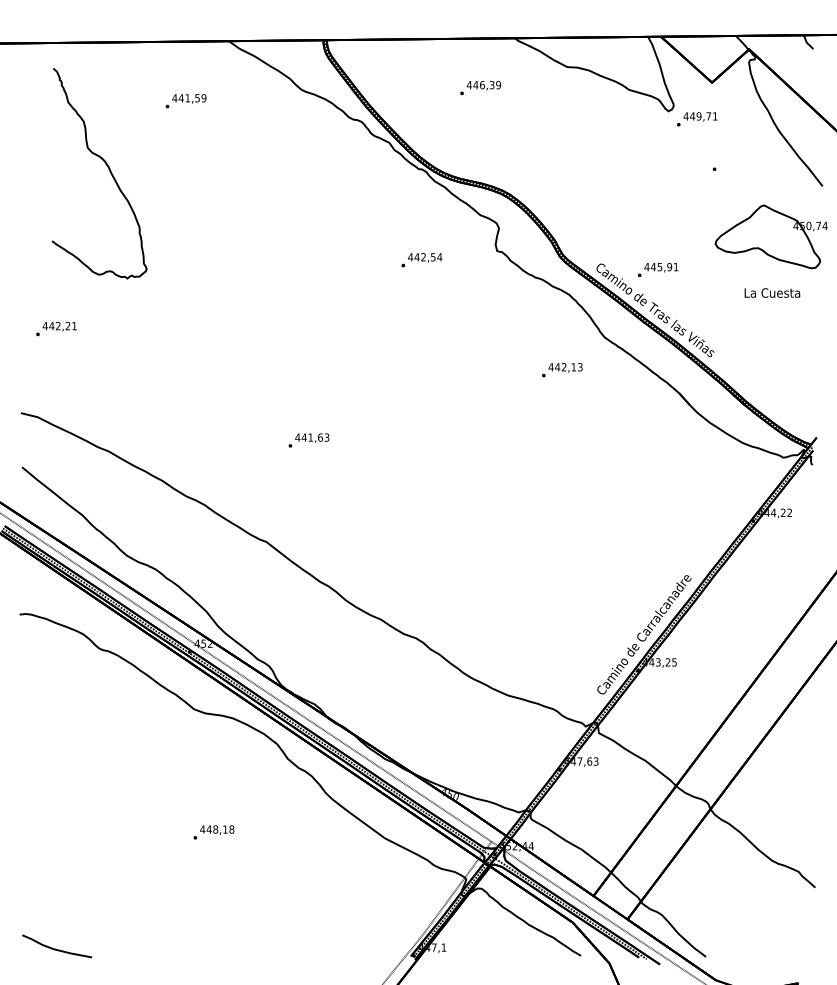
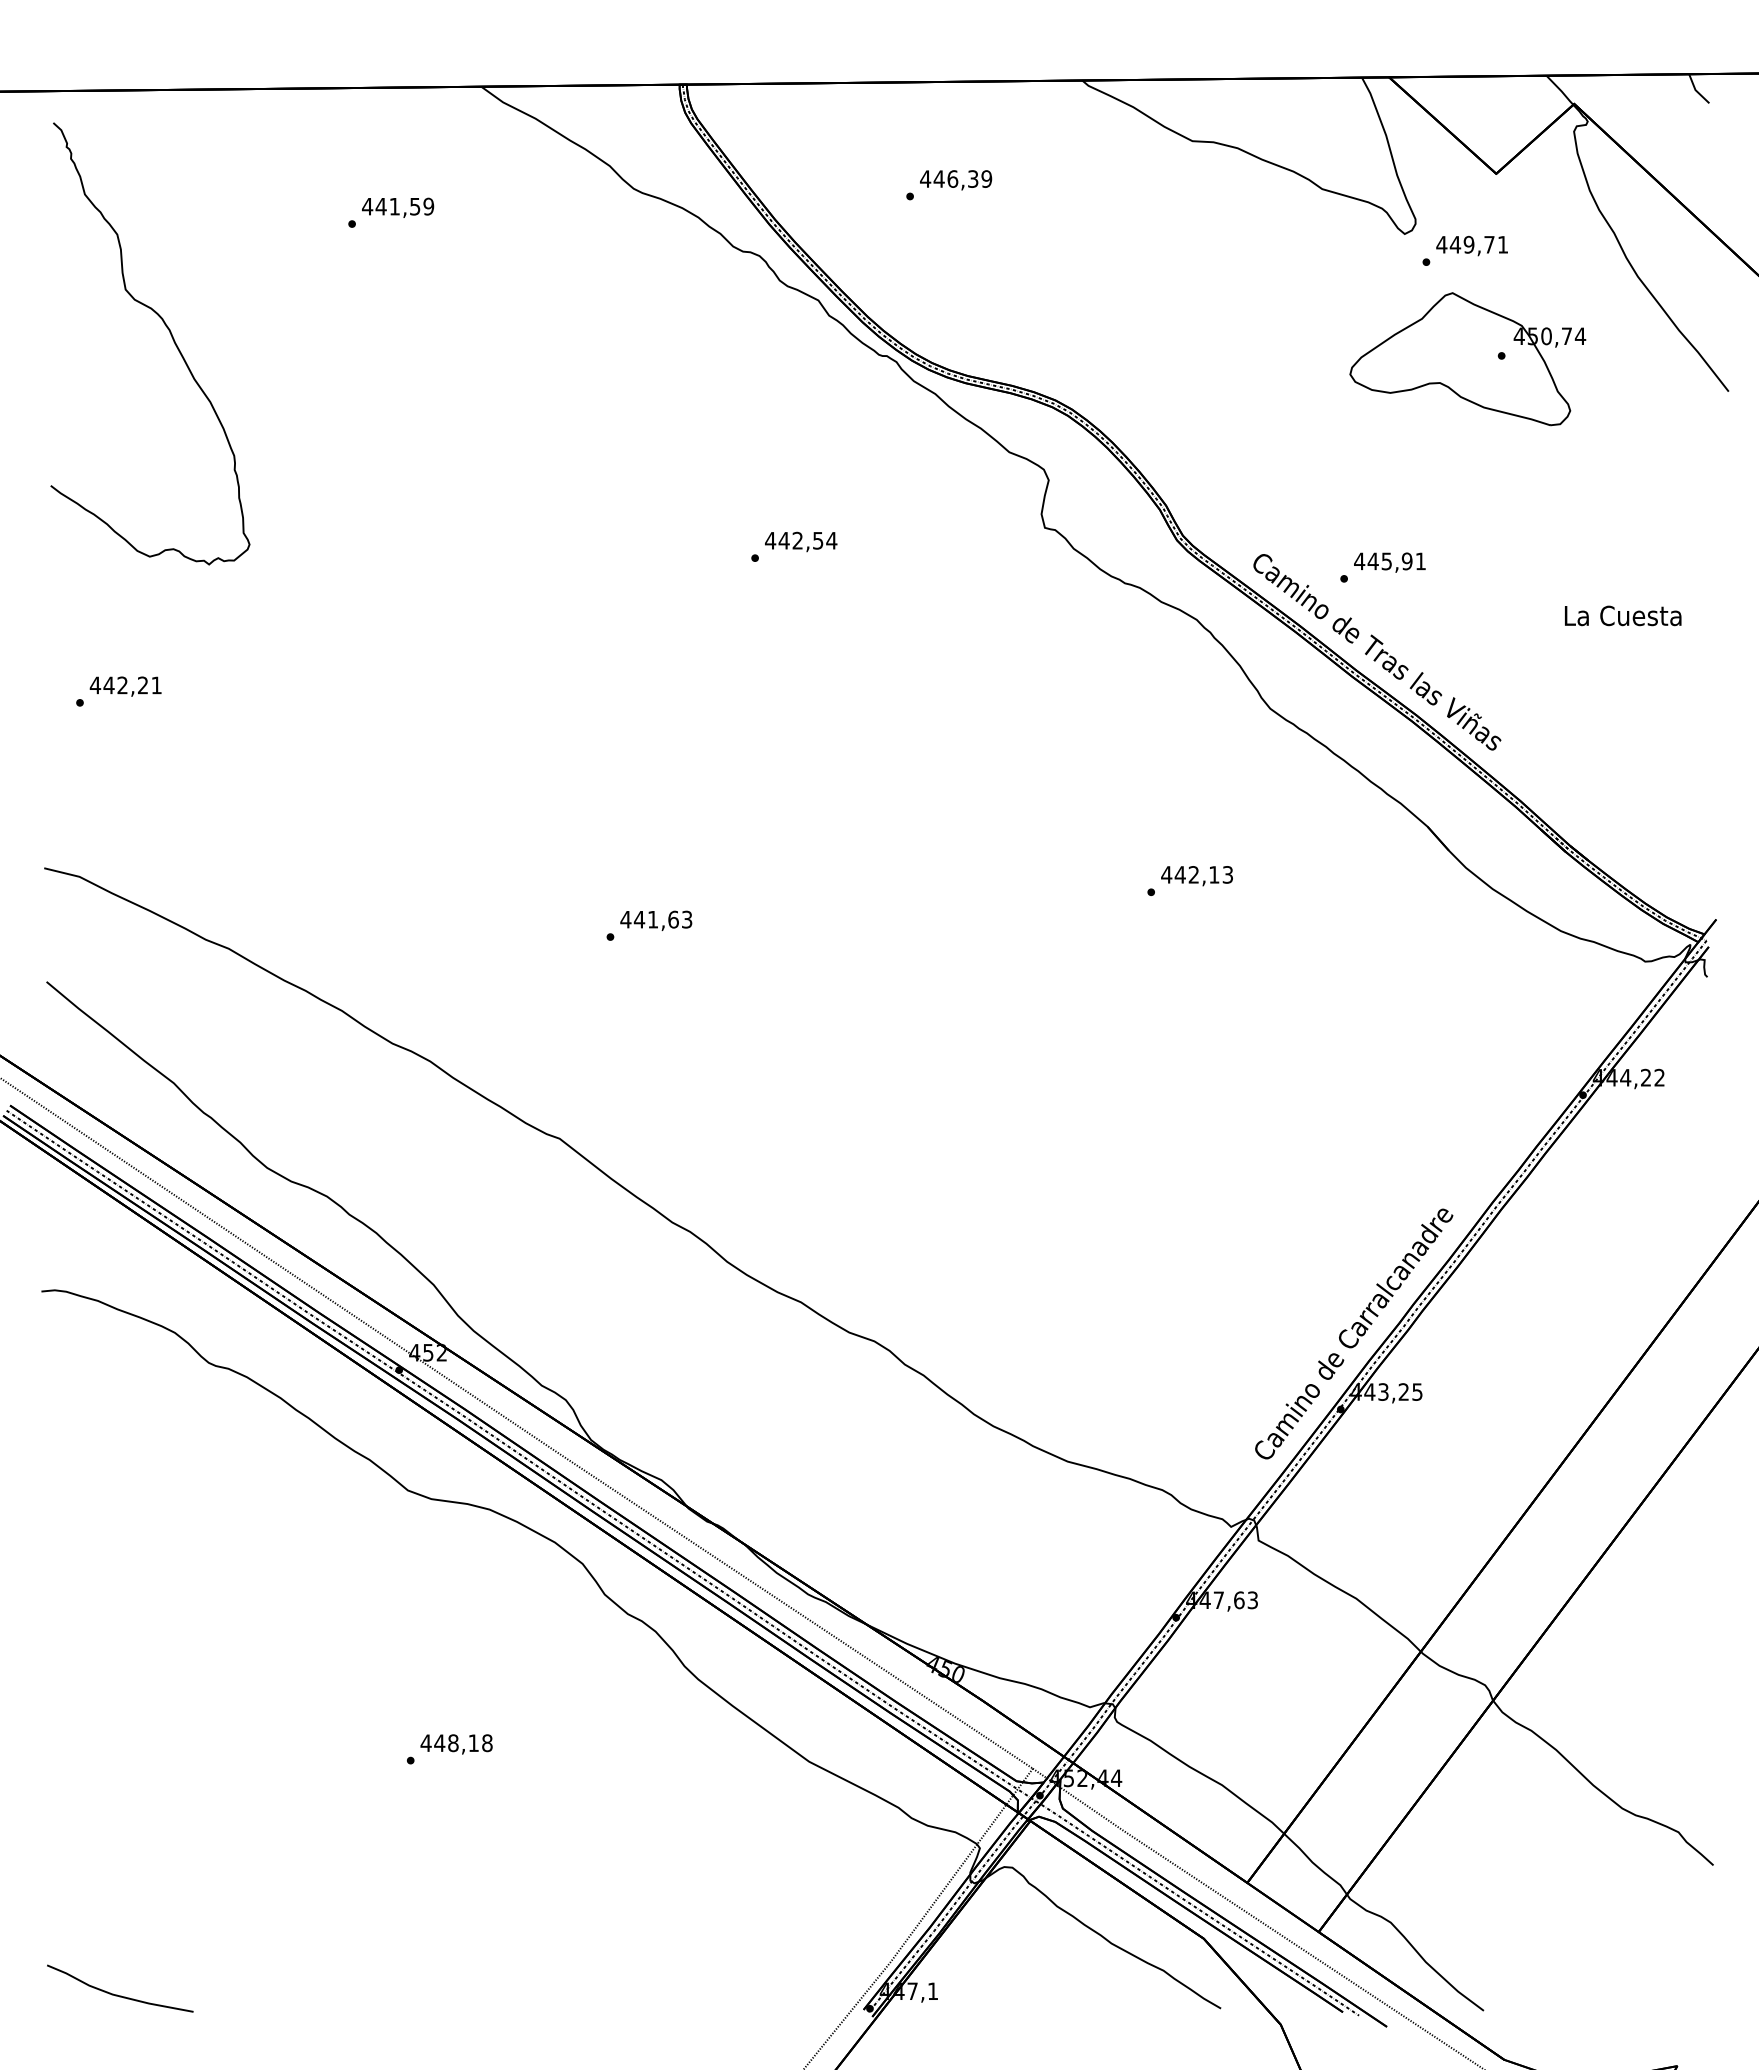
text: (480, 88) -> (948, 186), moved
curve: (108, 169) -> (169, 335), moved
part: (770, 236) -> (1465, 358), moved
text: (421, 260) -> (793, 547), moved
text: (562, 370) -> (1190, 881), moved

